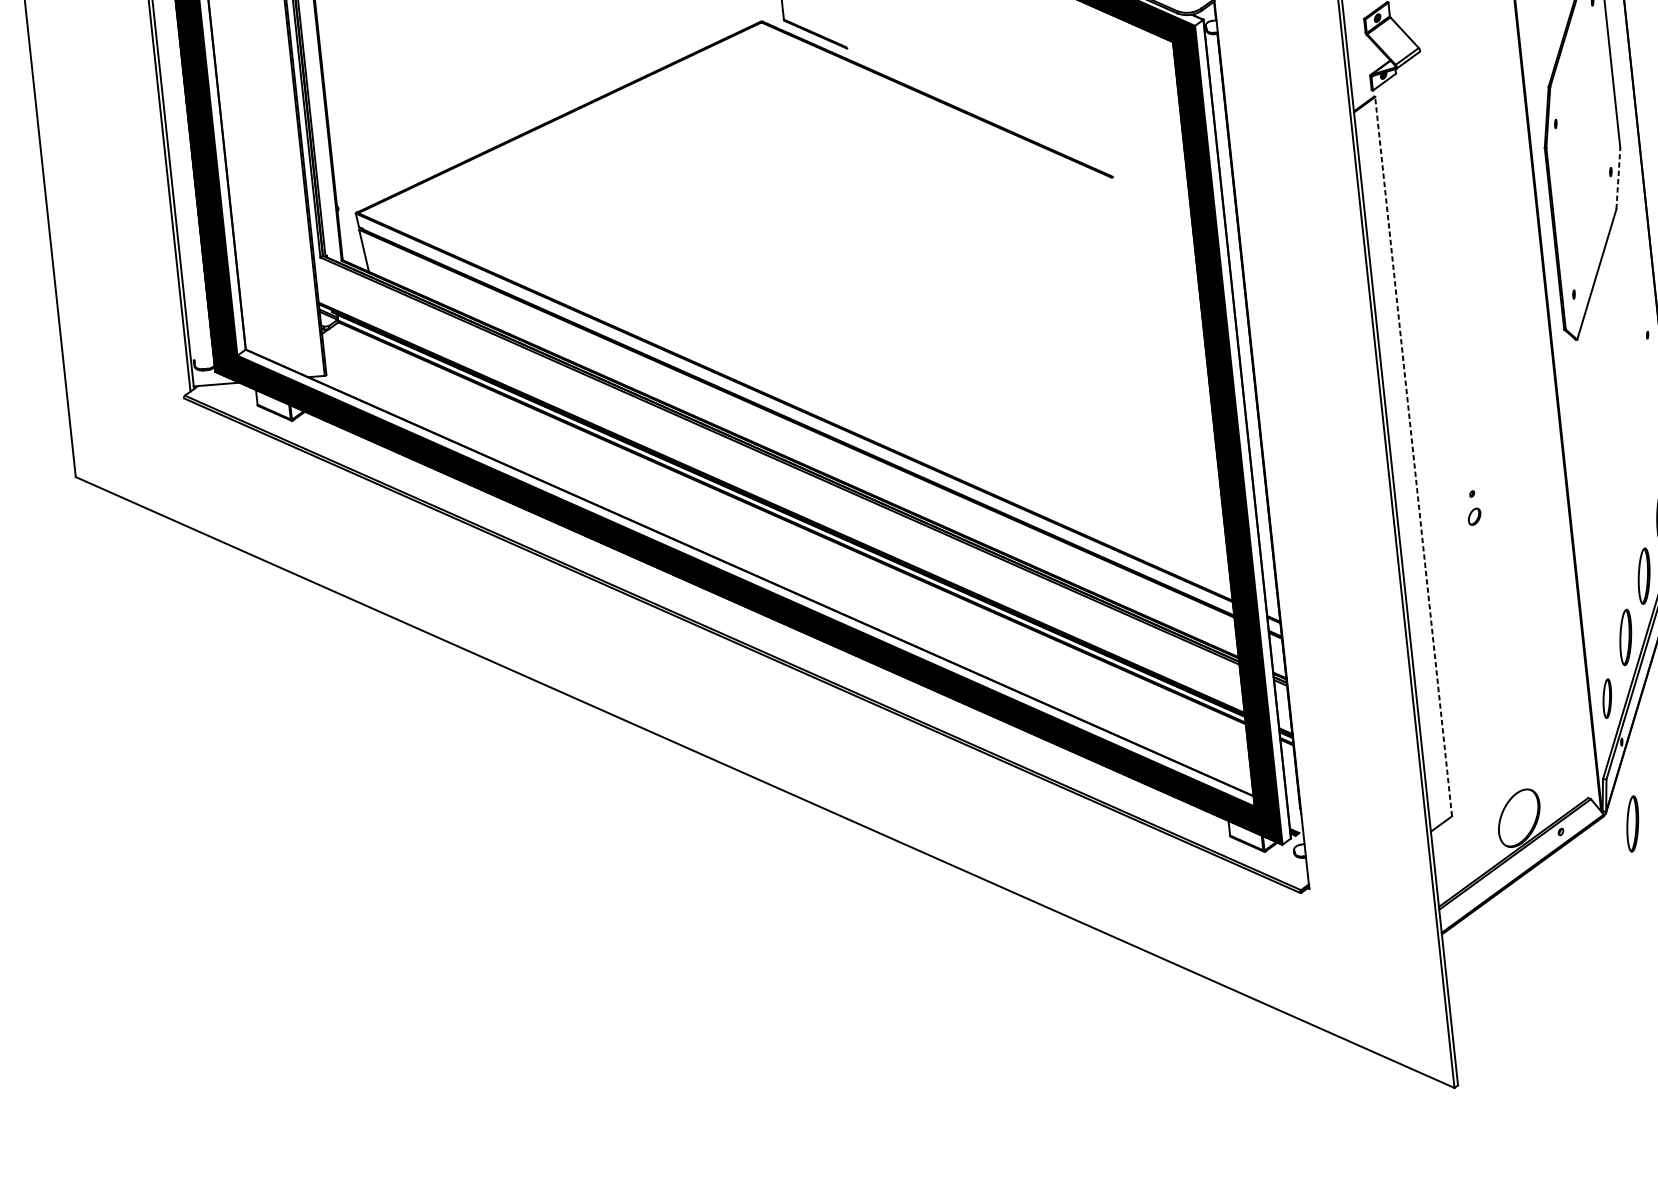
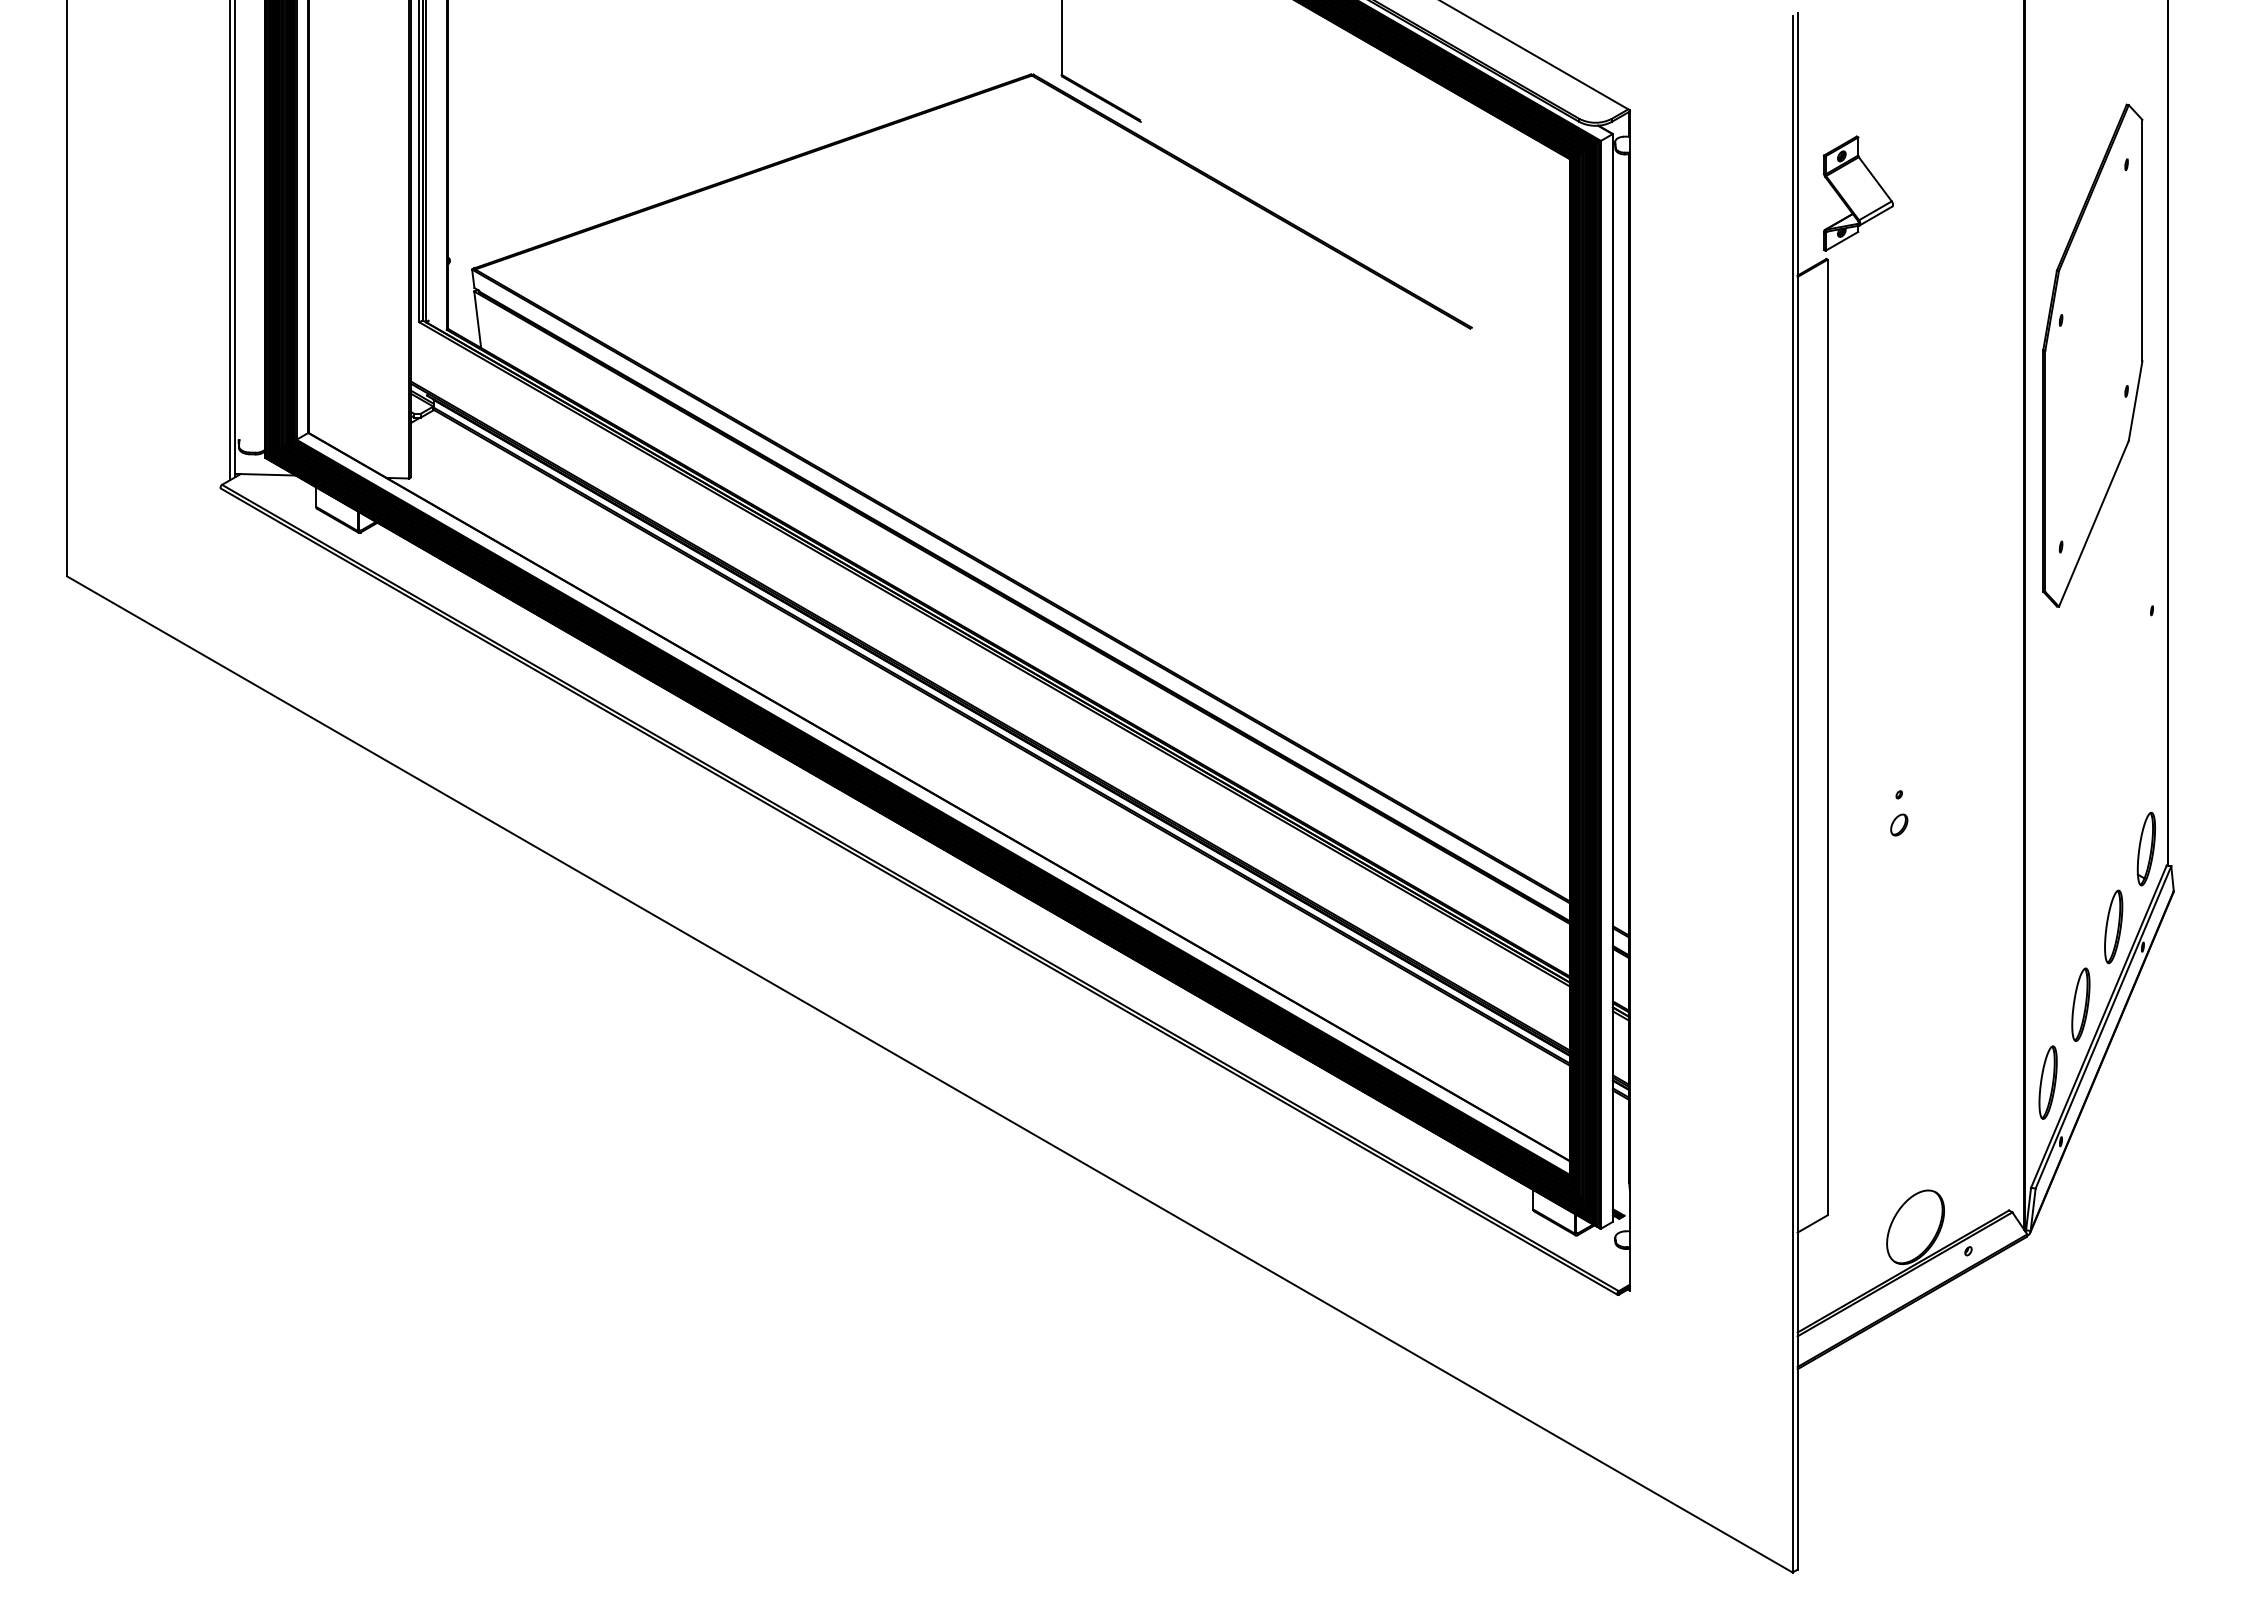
line: (1618, 178) -> (2135, 400), dashed -> solid
line: (1413, 456) -> (1827, 737), dashed -> solid
part: (1606, 698) -> (2047, 1082), size x1.43
part: (1632, 823) -> (2063, 1250), removed

